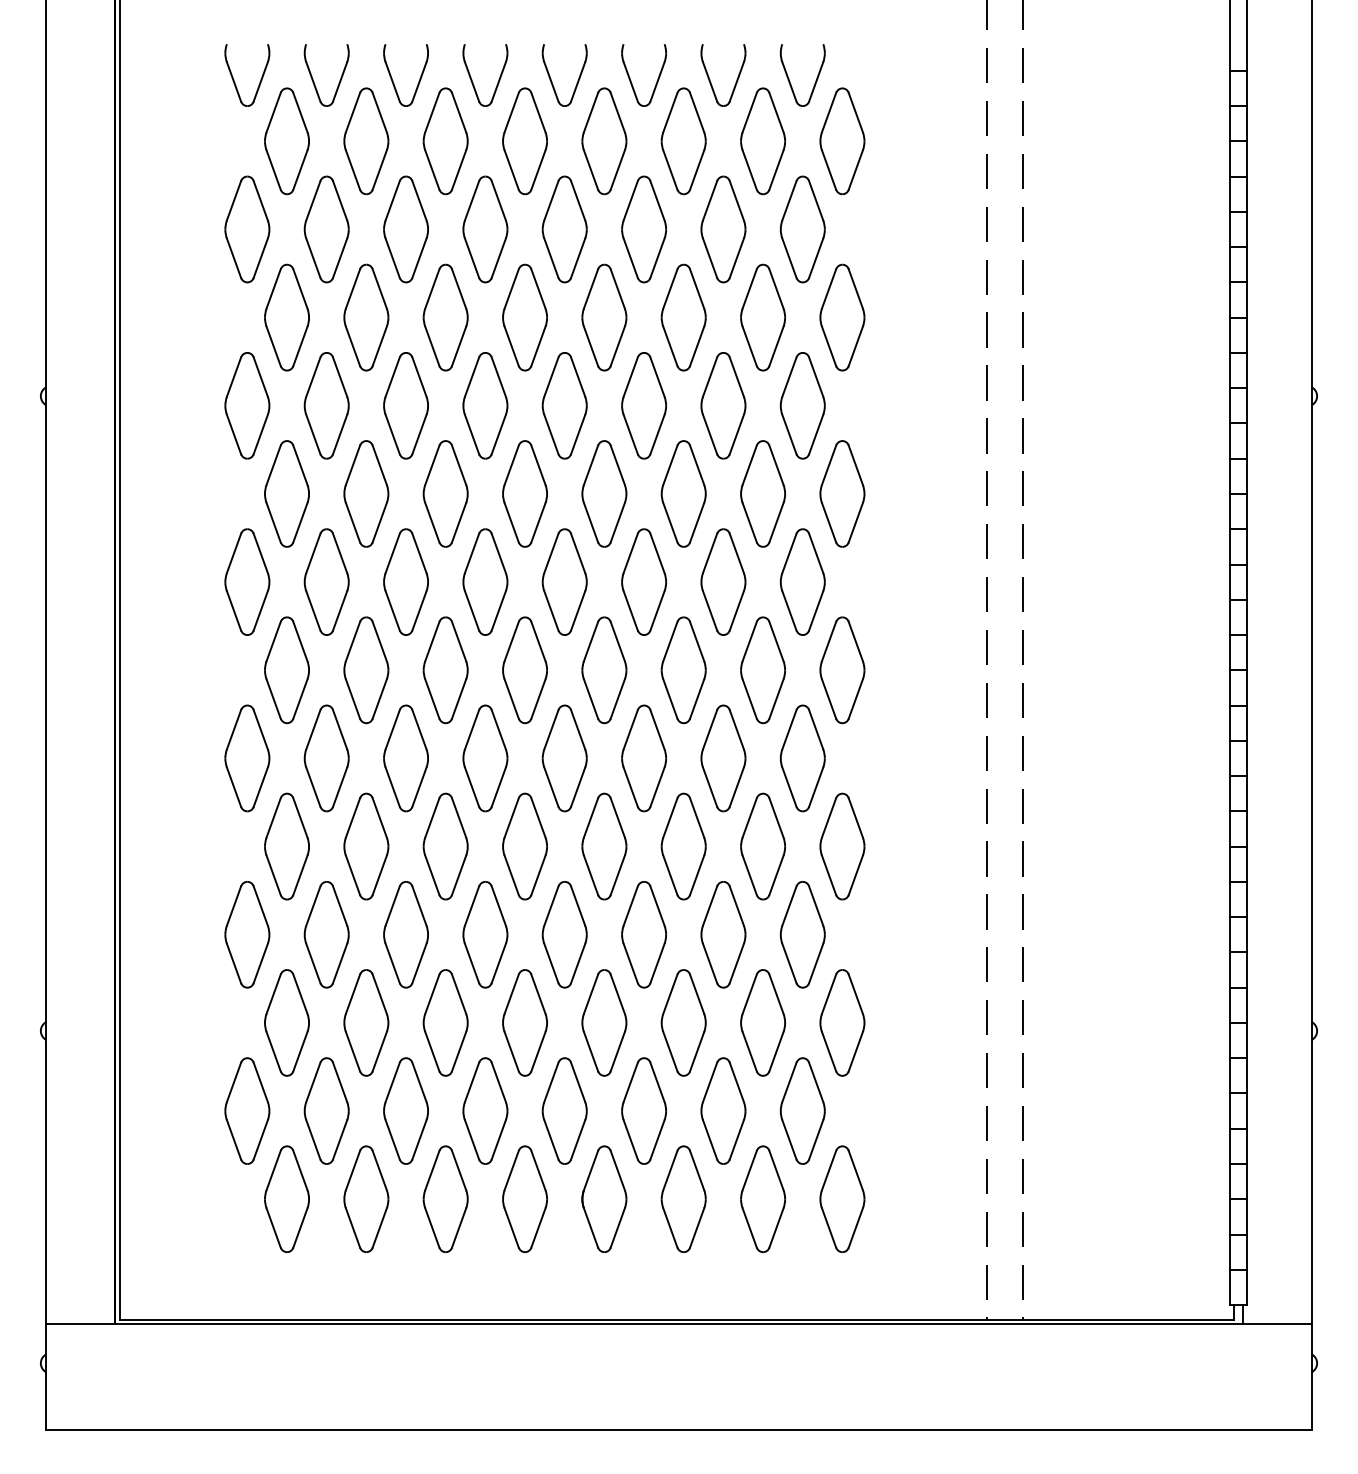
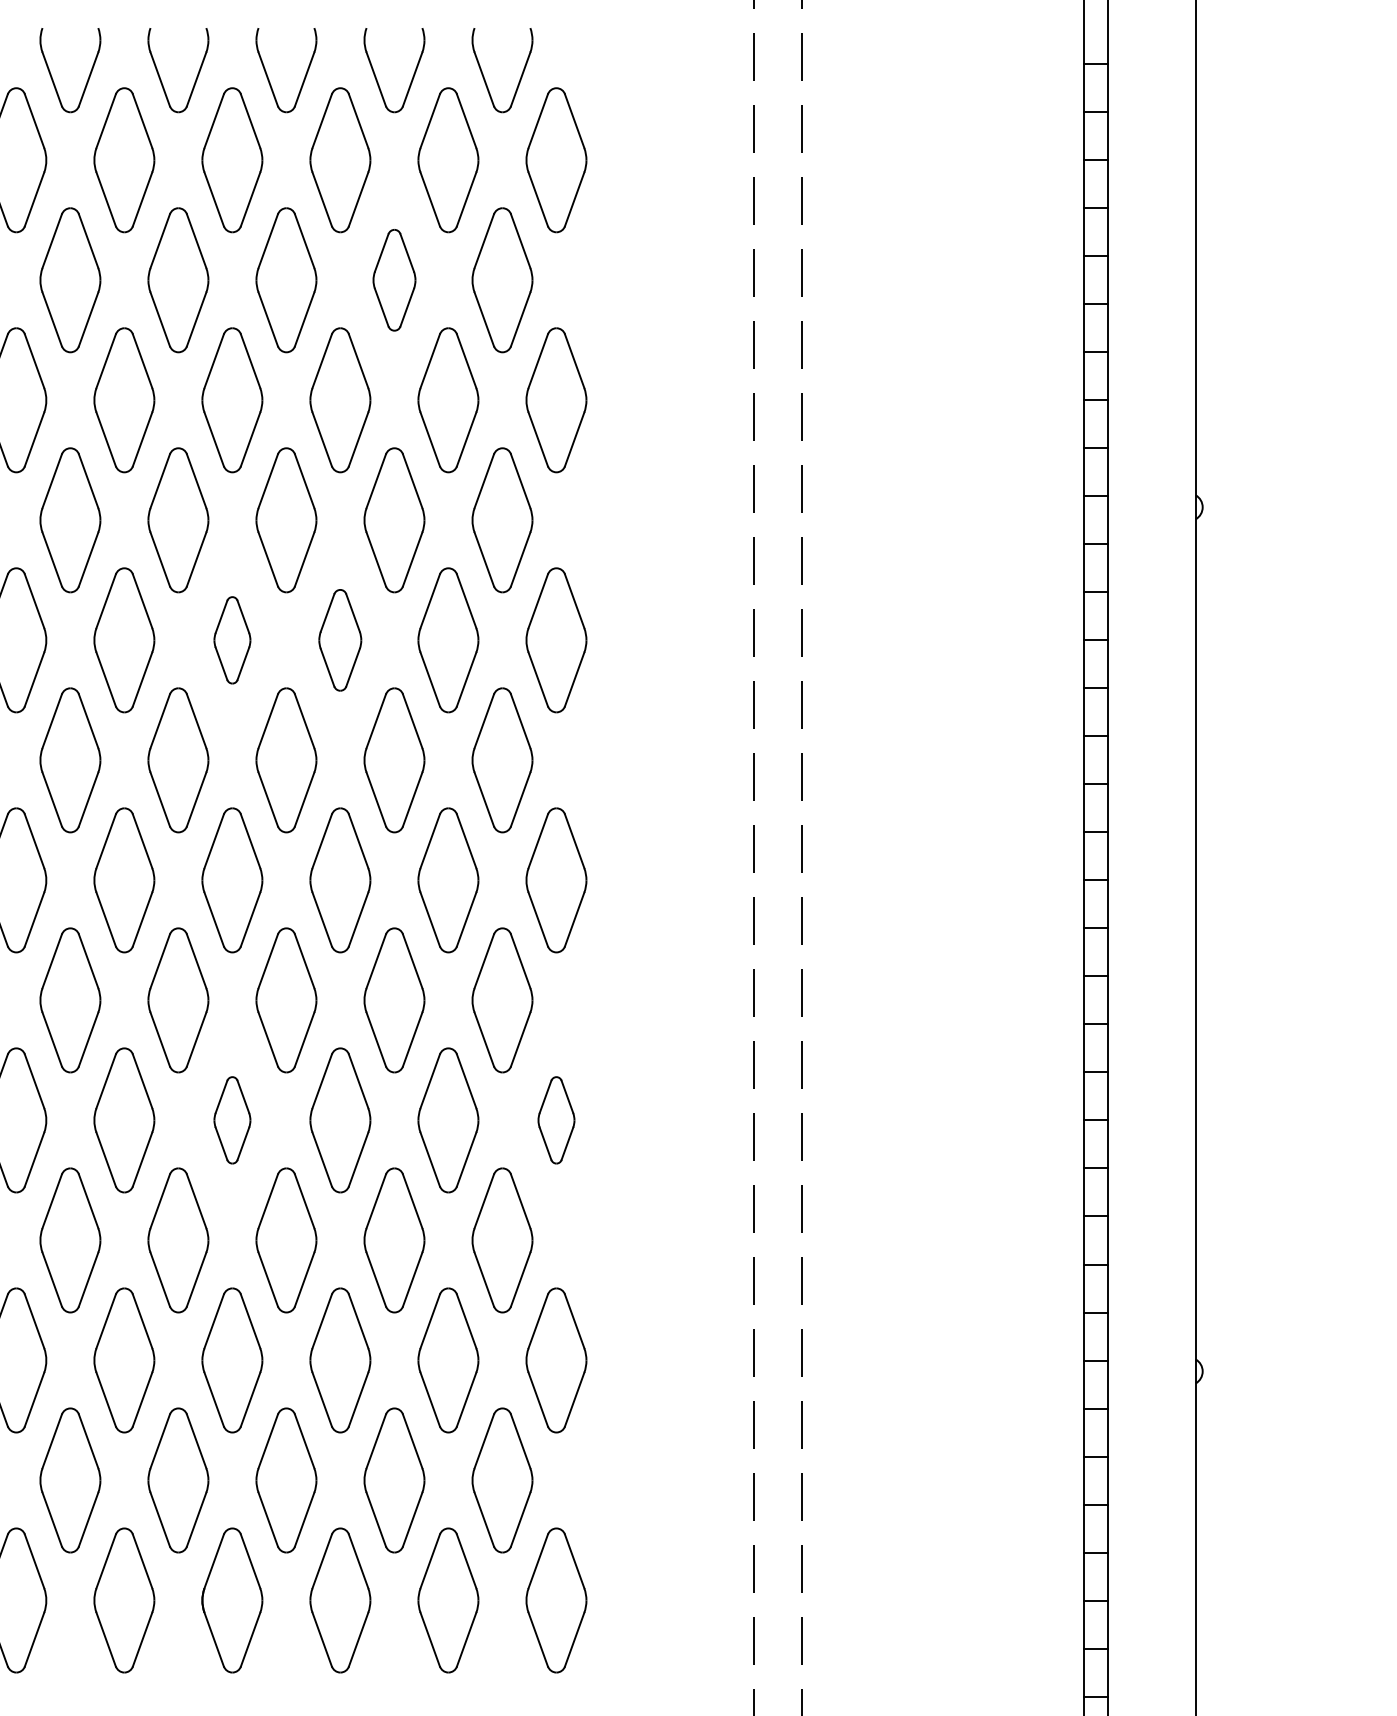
part: (723, 229) -> (394, 280), size x0.7
part: (604, 493) -> (232, 639), size x0.6
part: (683, 493) -> (340, 639), size x0.7
part: (604, 846) -> (232, 1120), size x0.6
part: (842, 846) -> (556, 1120), size x0.6

